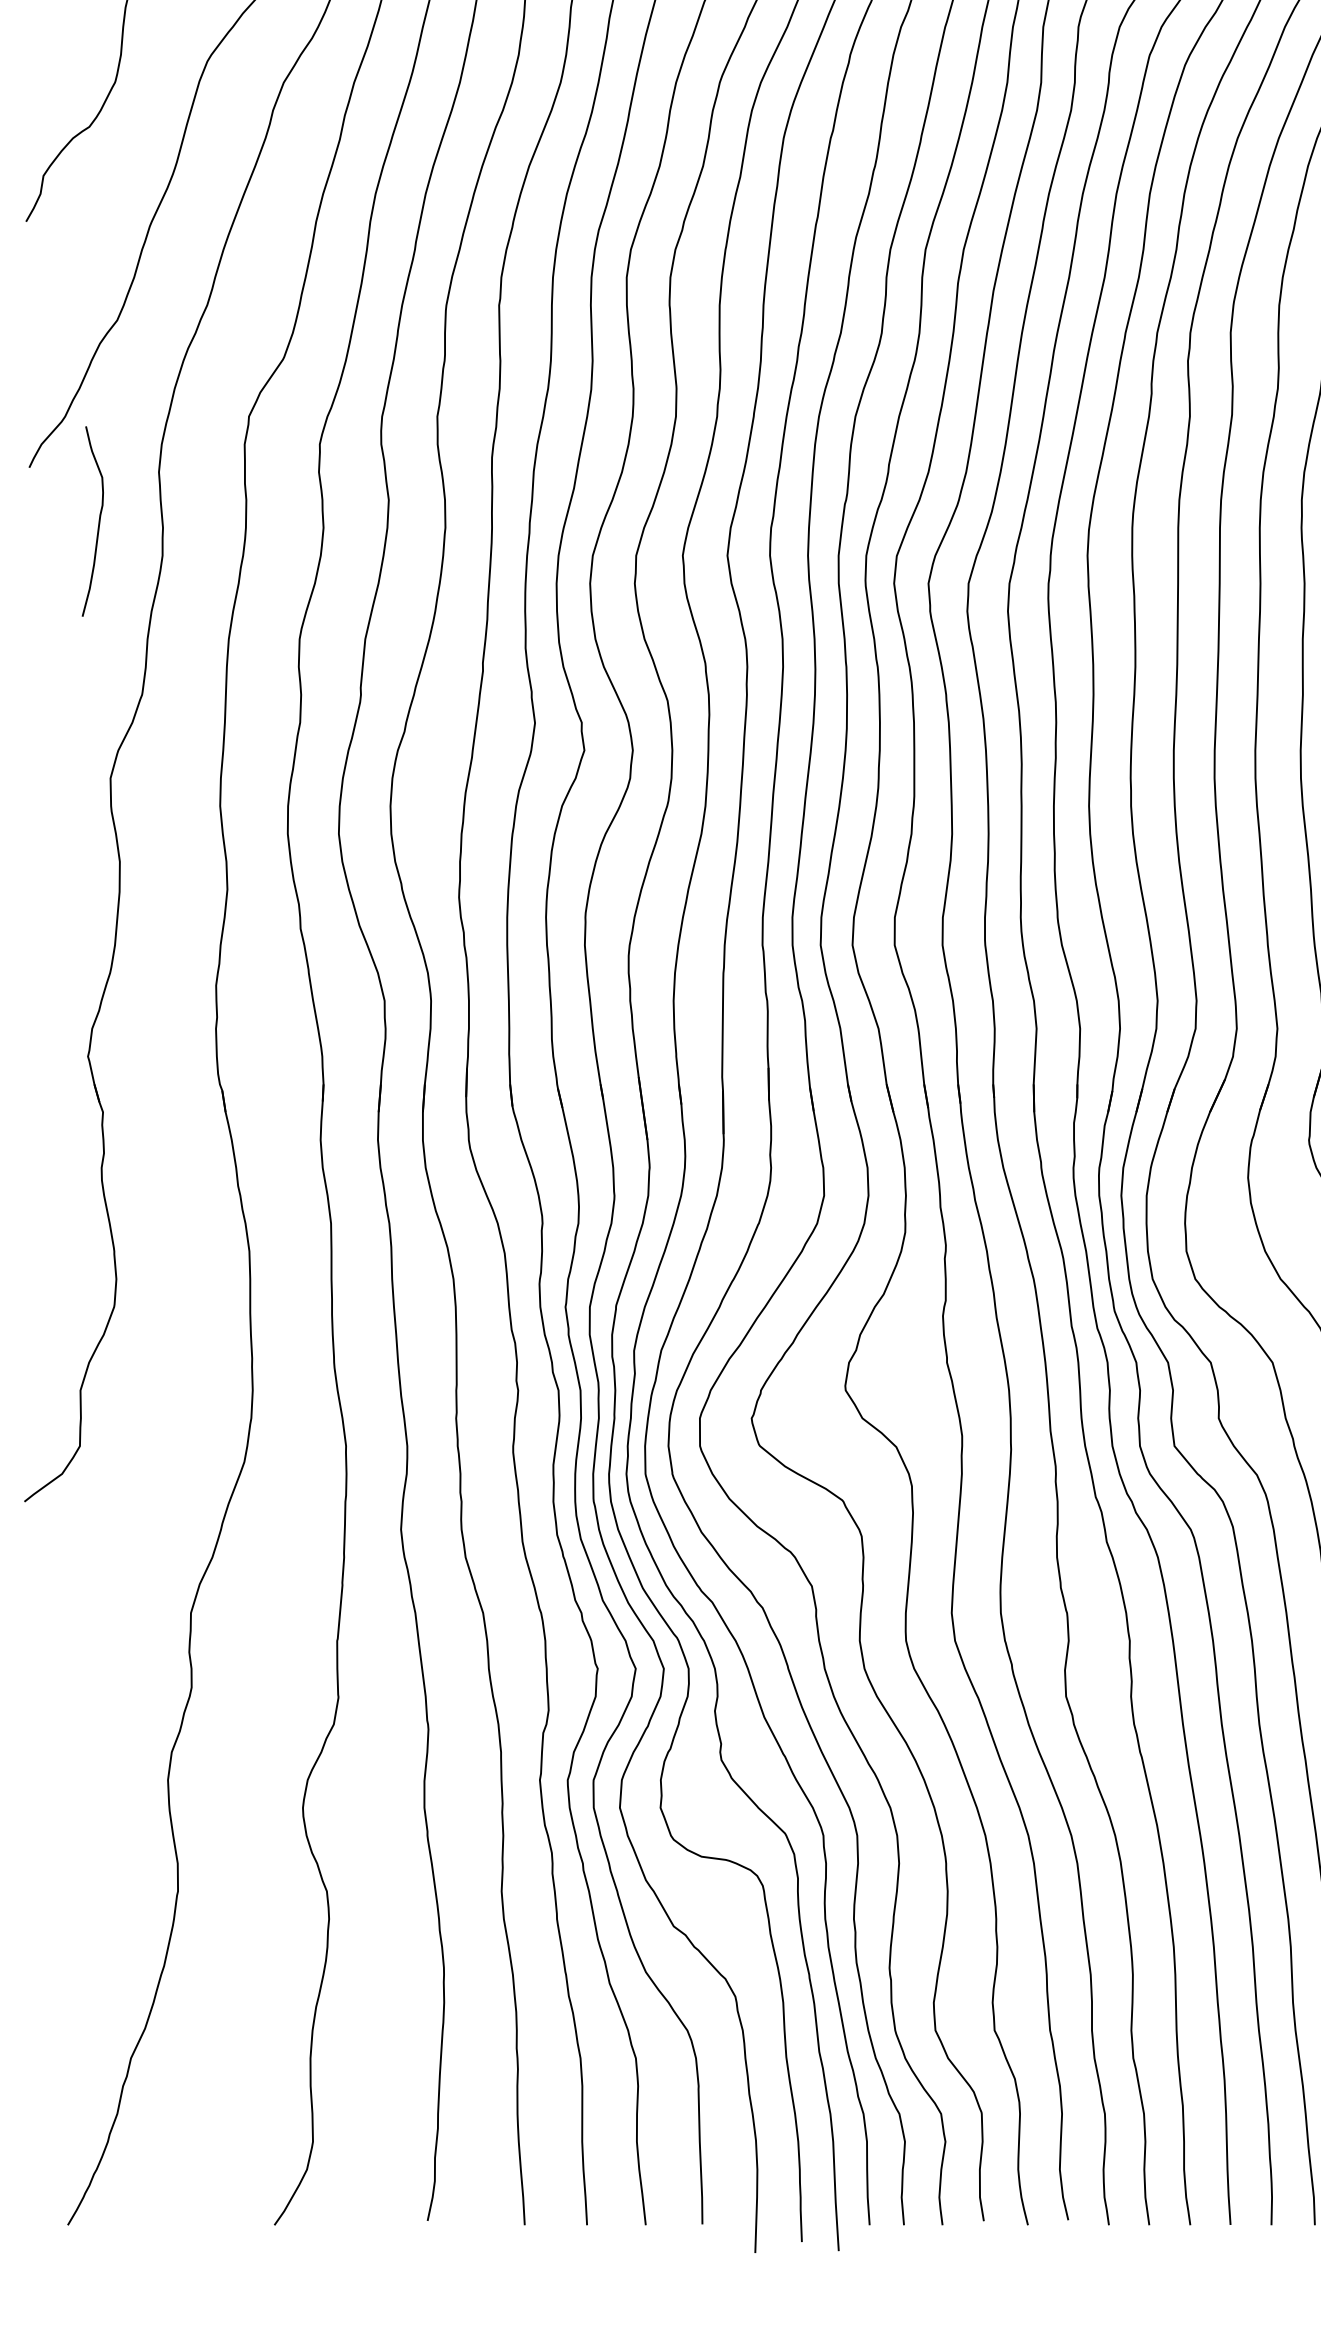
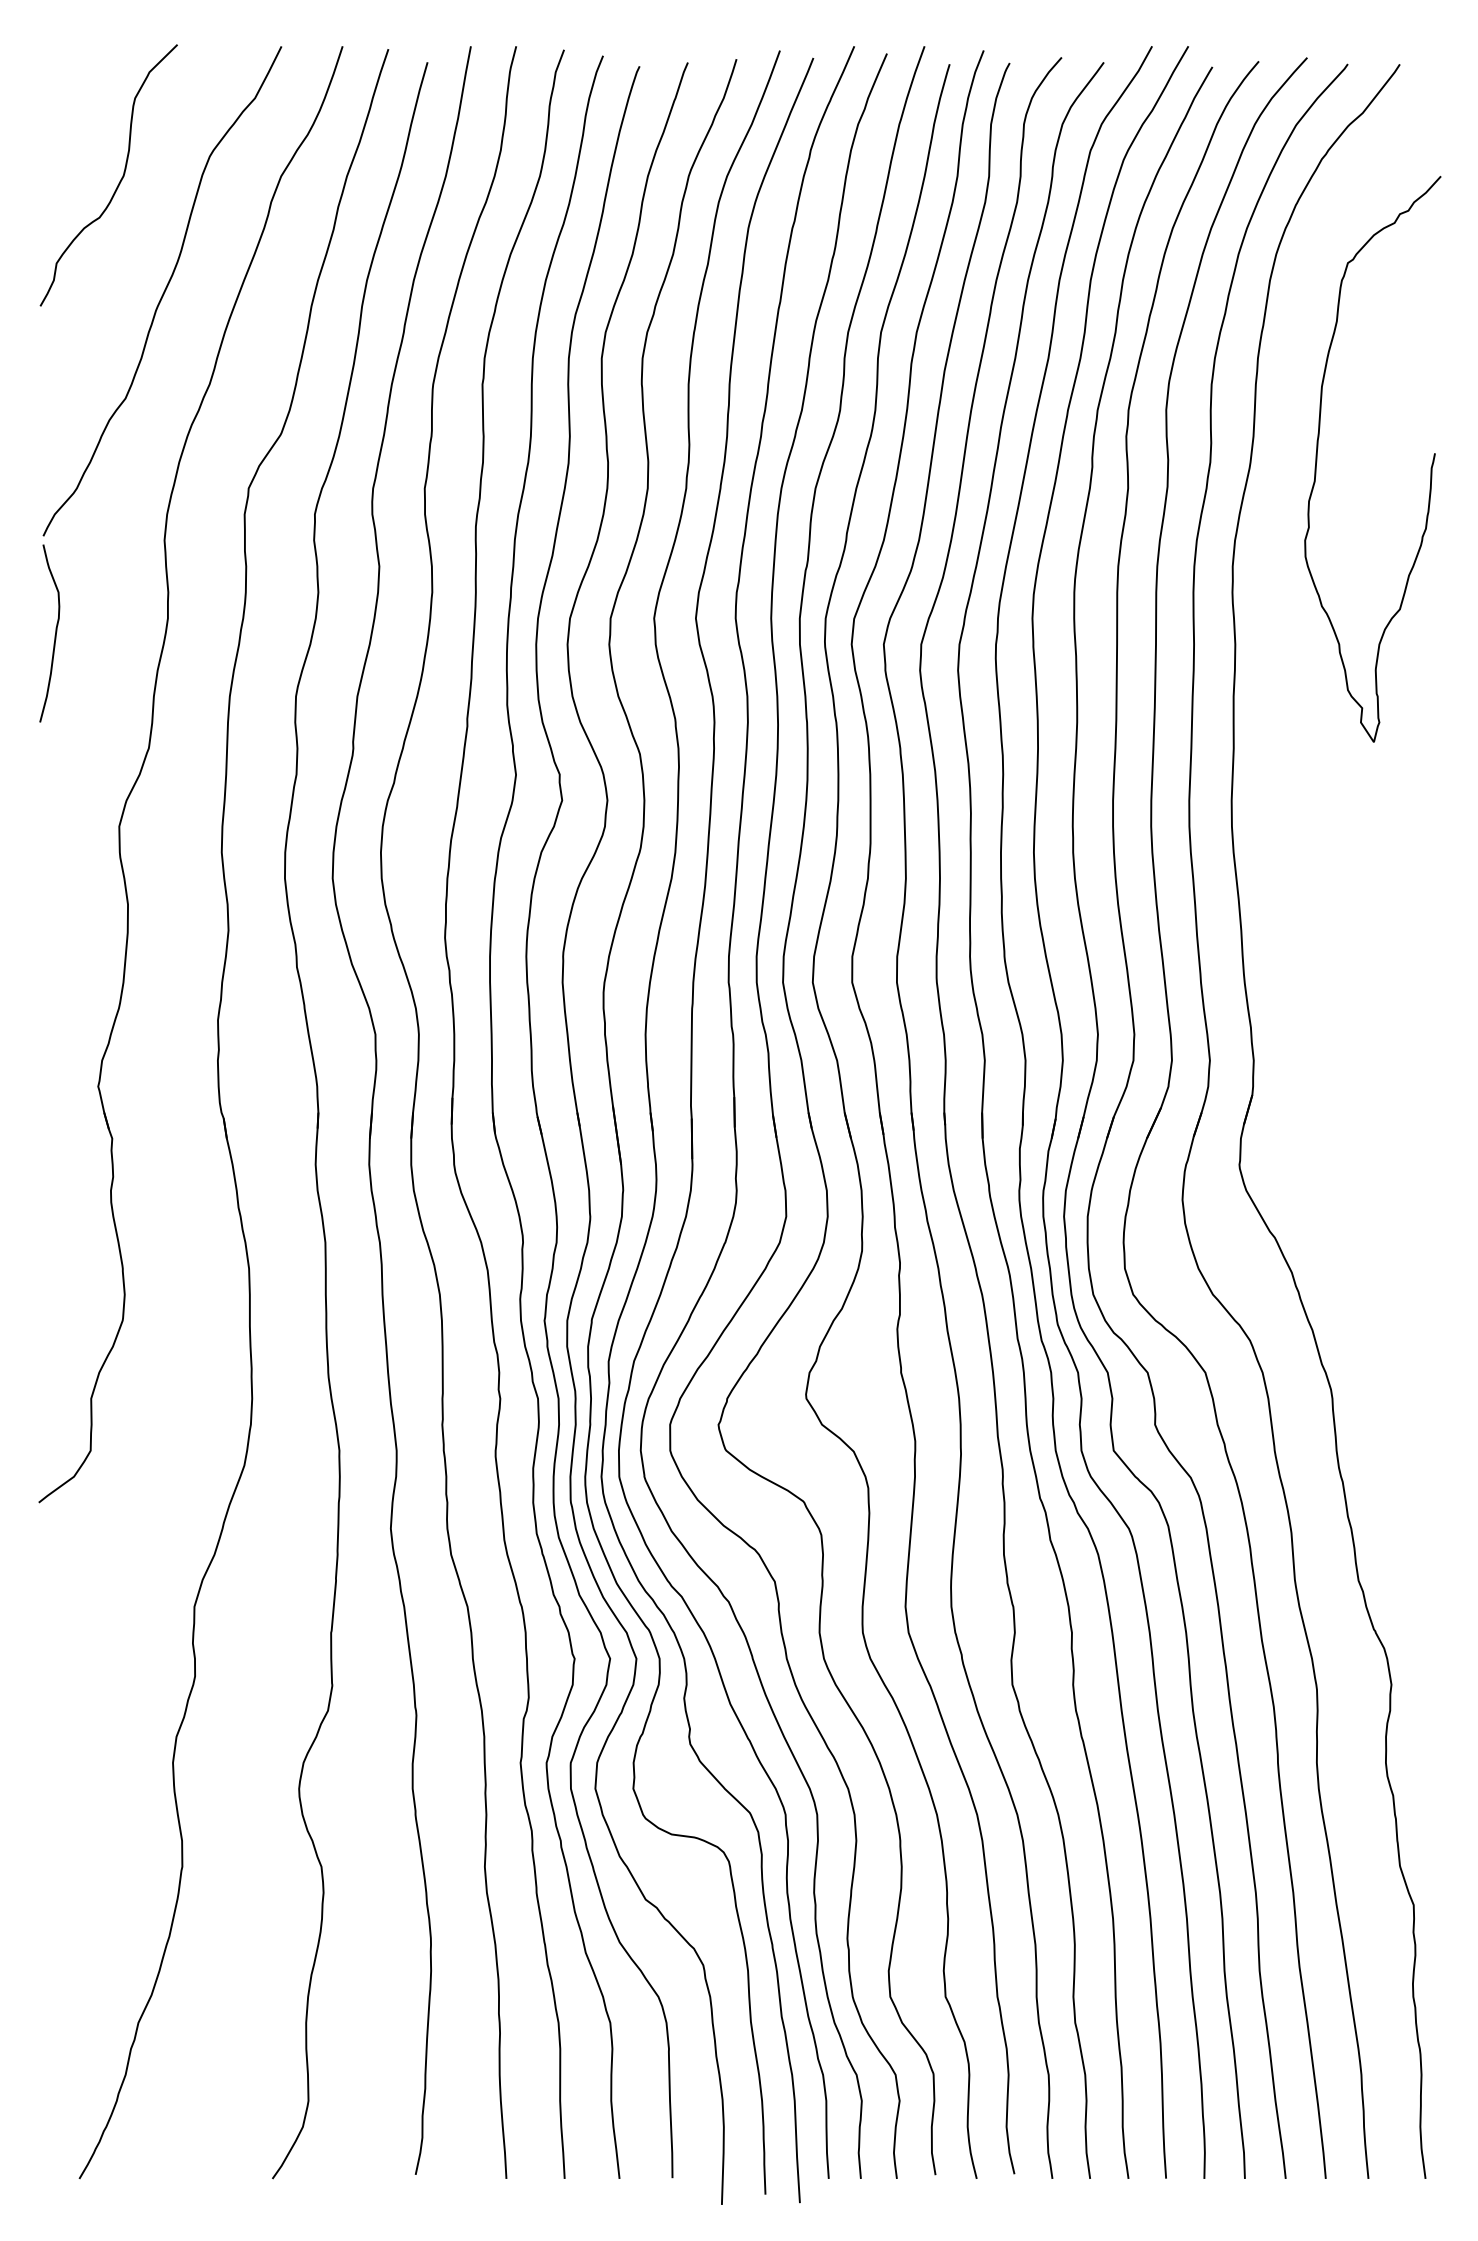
curve: (97, 523) -> (54, 635), moved

